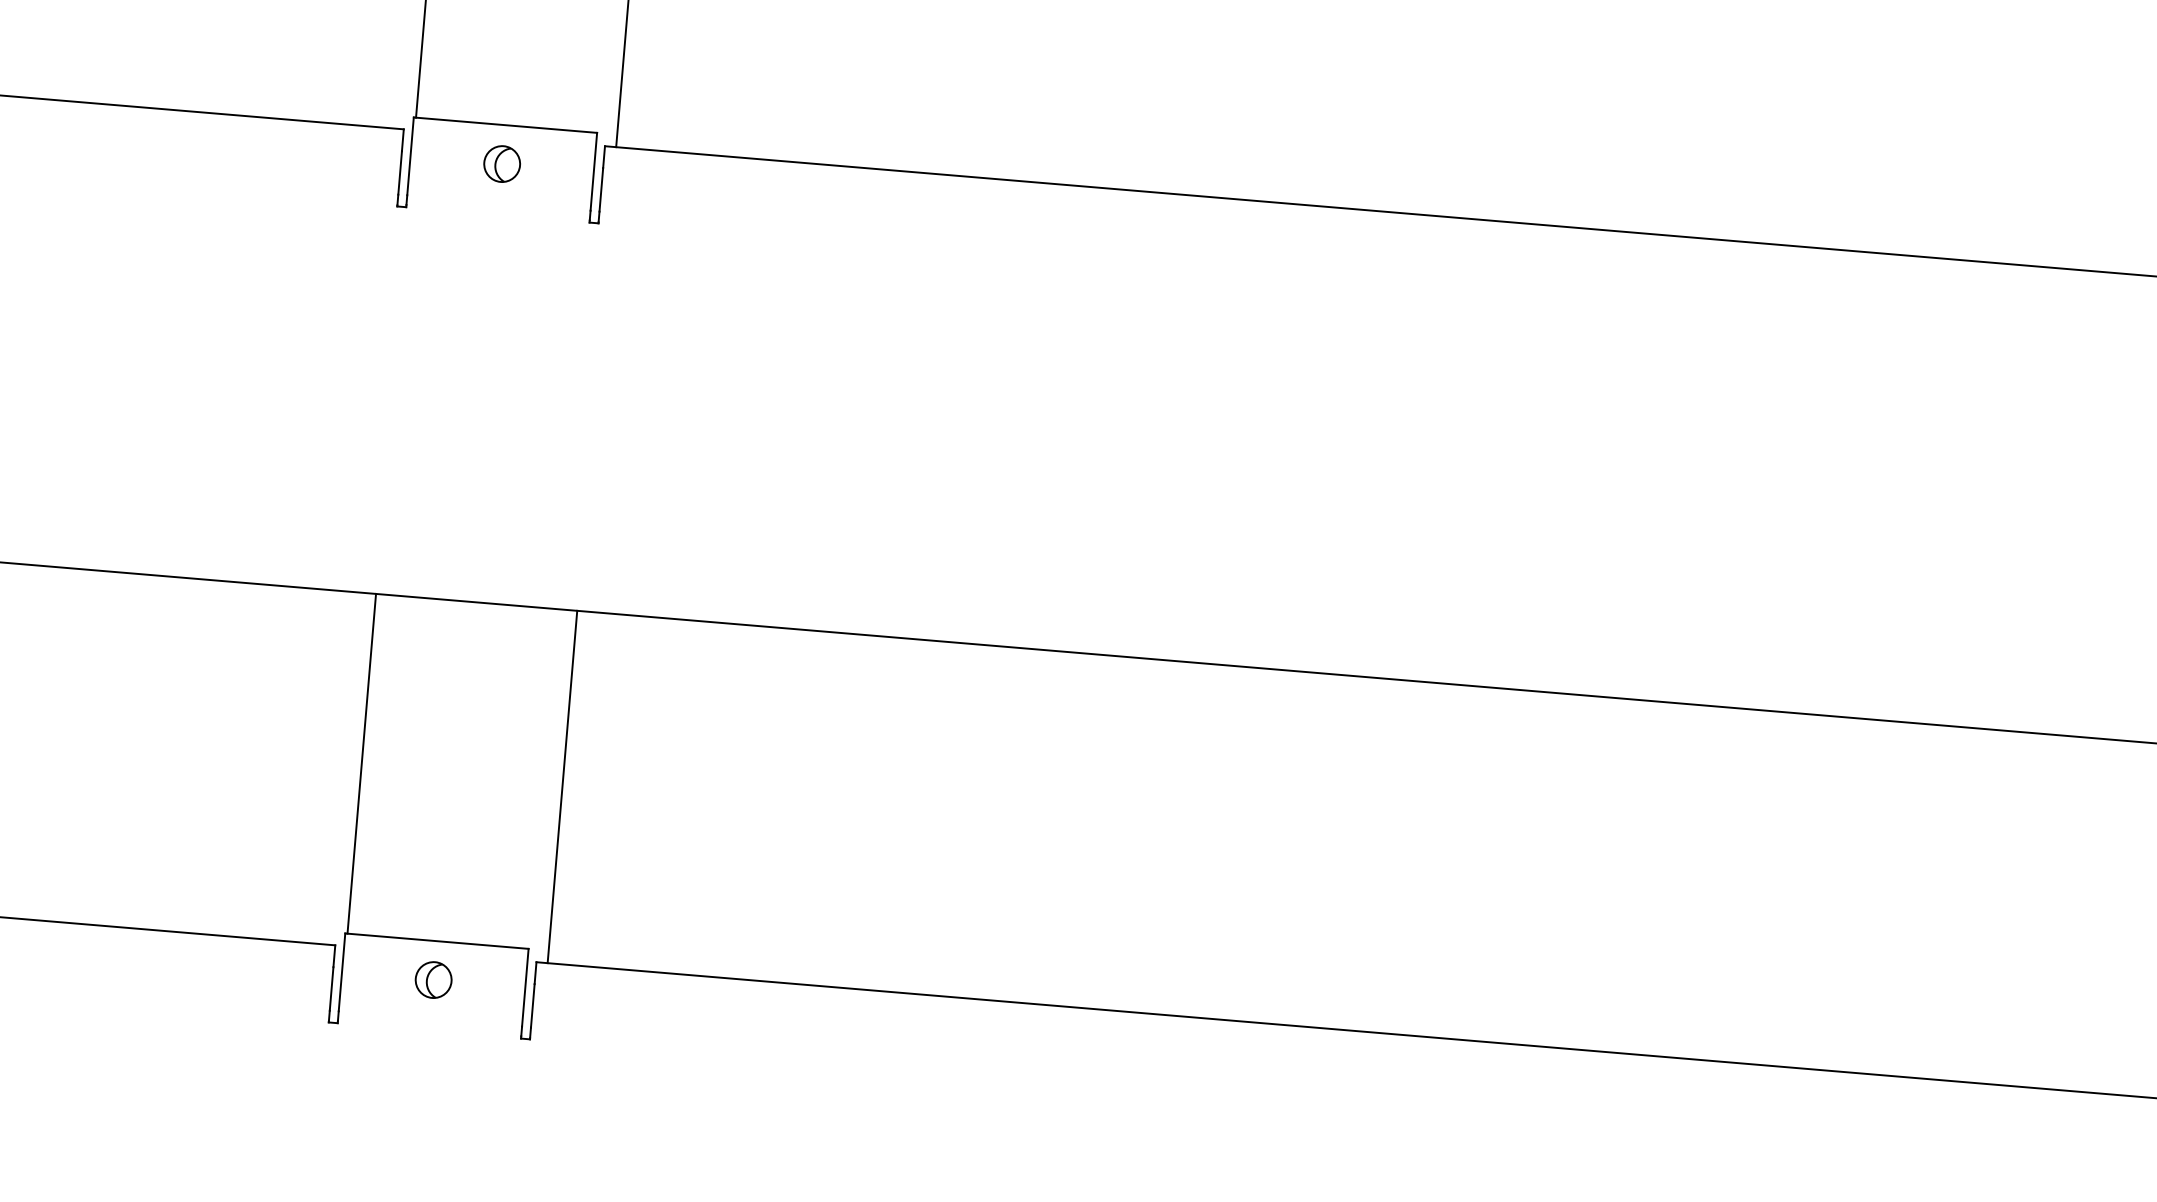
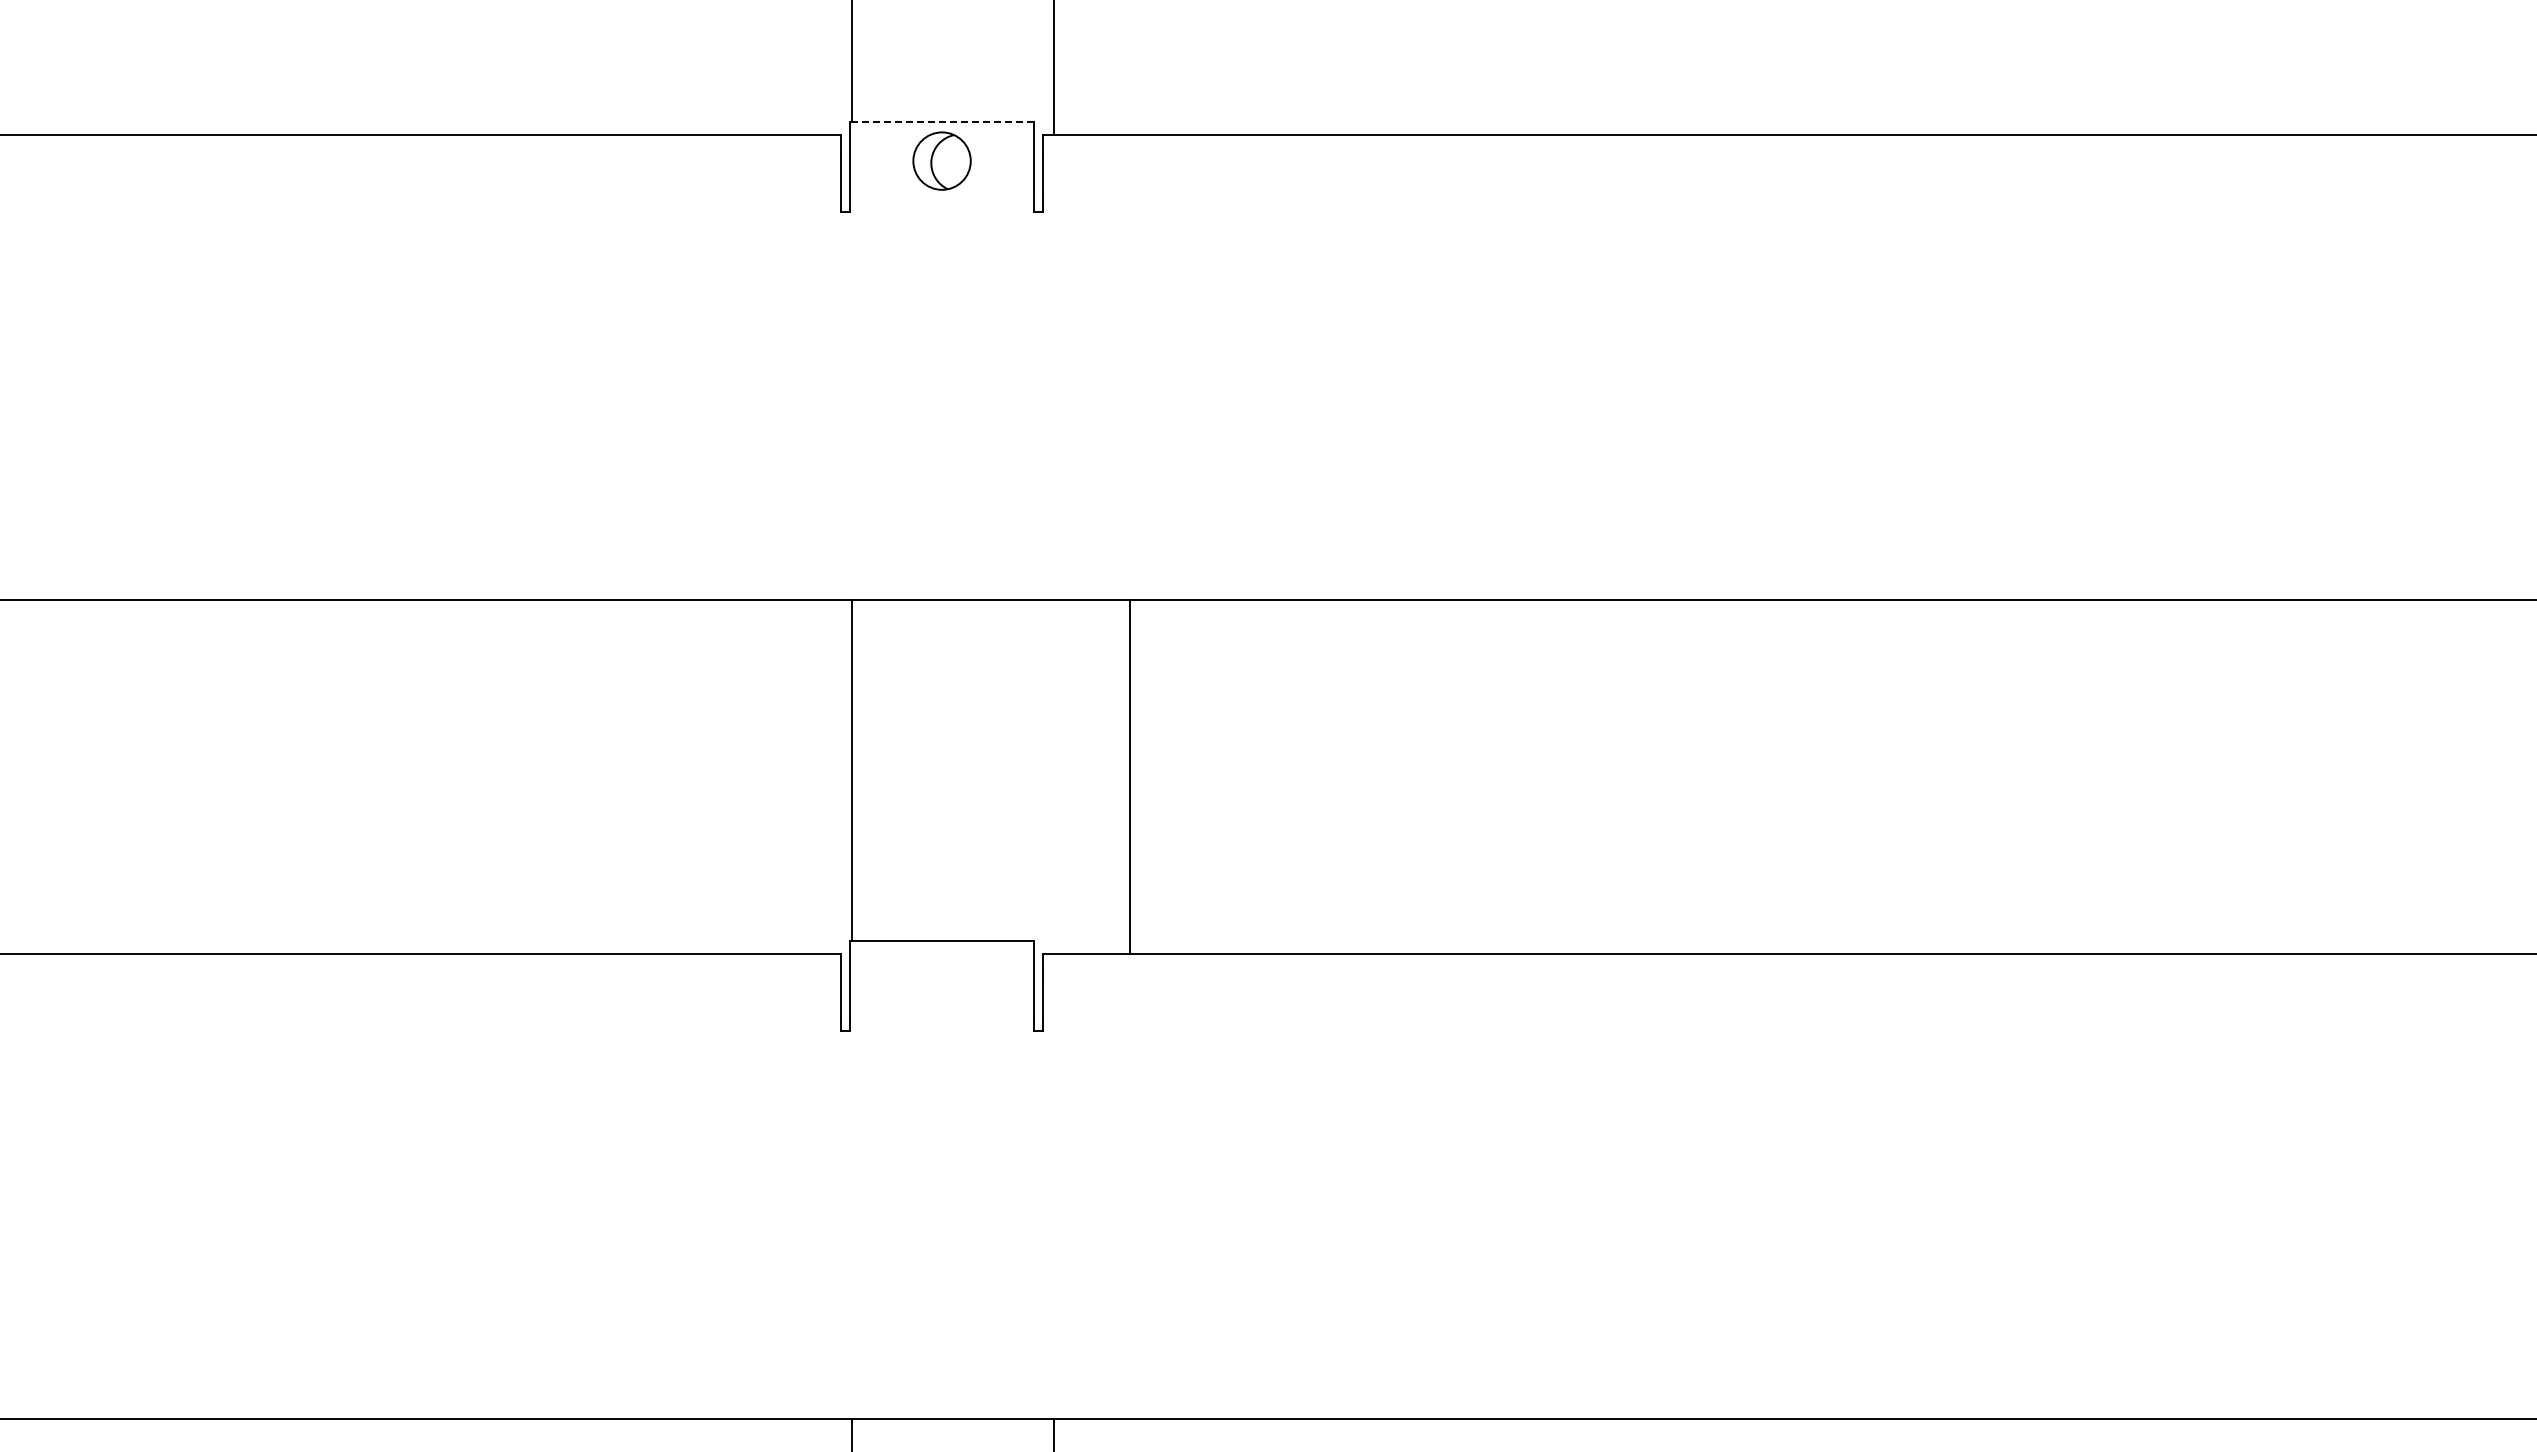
line: (505, 125) -> (942, 122), solid -> dashed
part: (501, 163) -> (941, 160), size x1.6
line: (562, 786) -> (1130, 776), moved
part: (433, 979) -> (941, 979), removed

